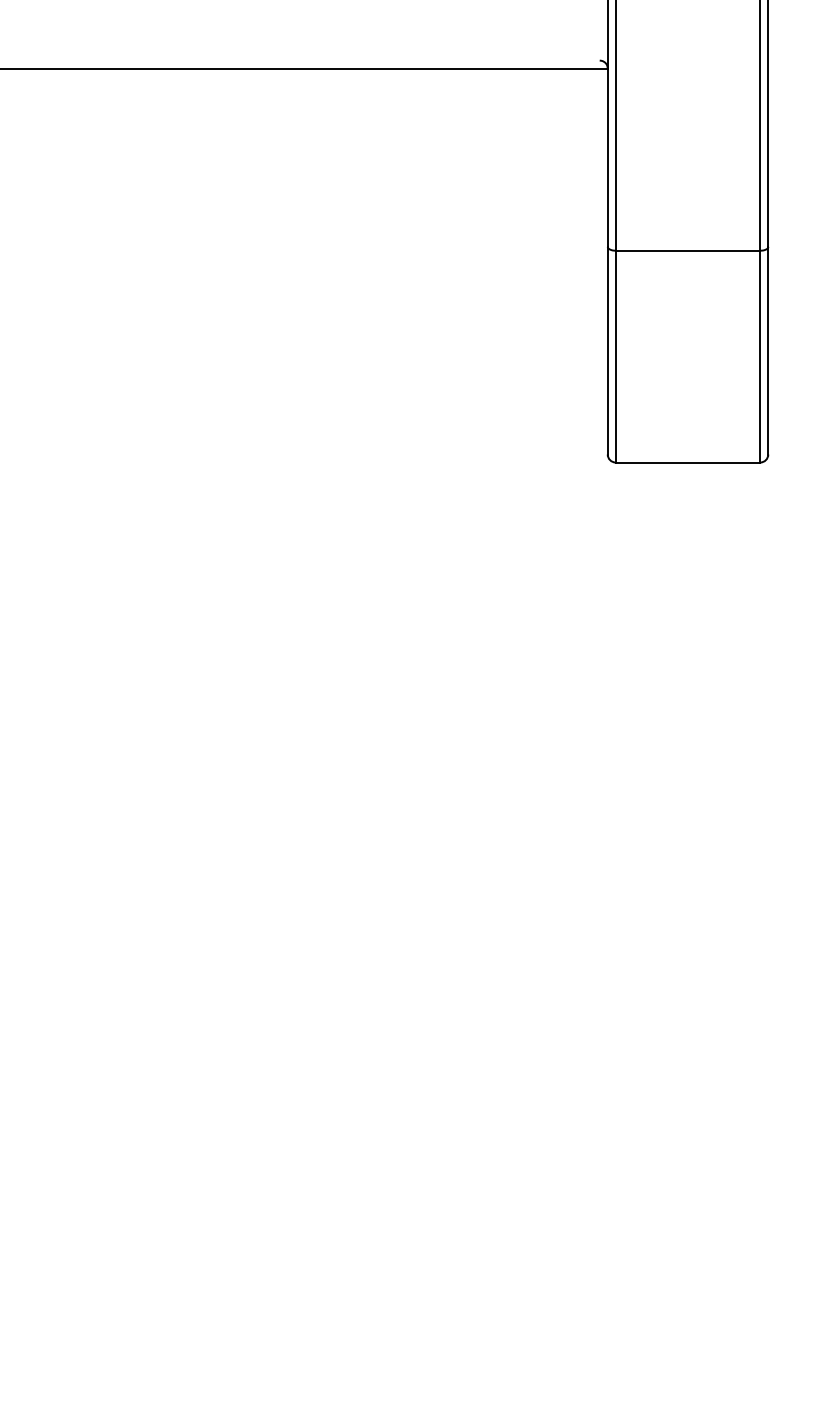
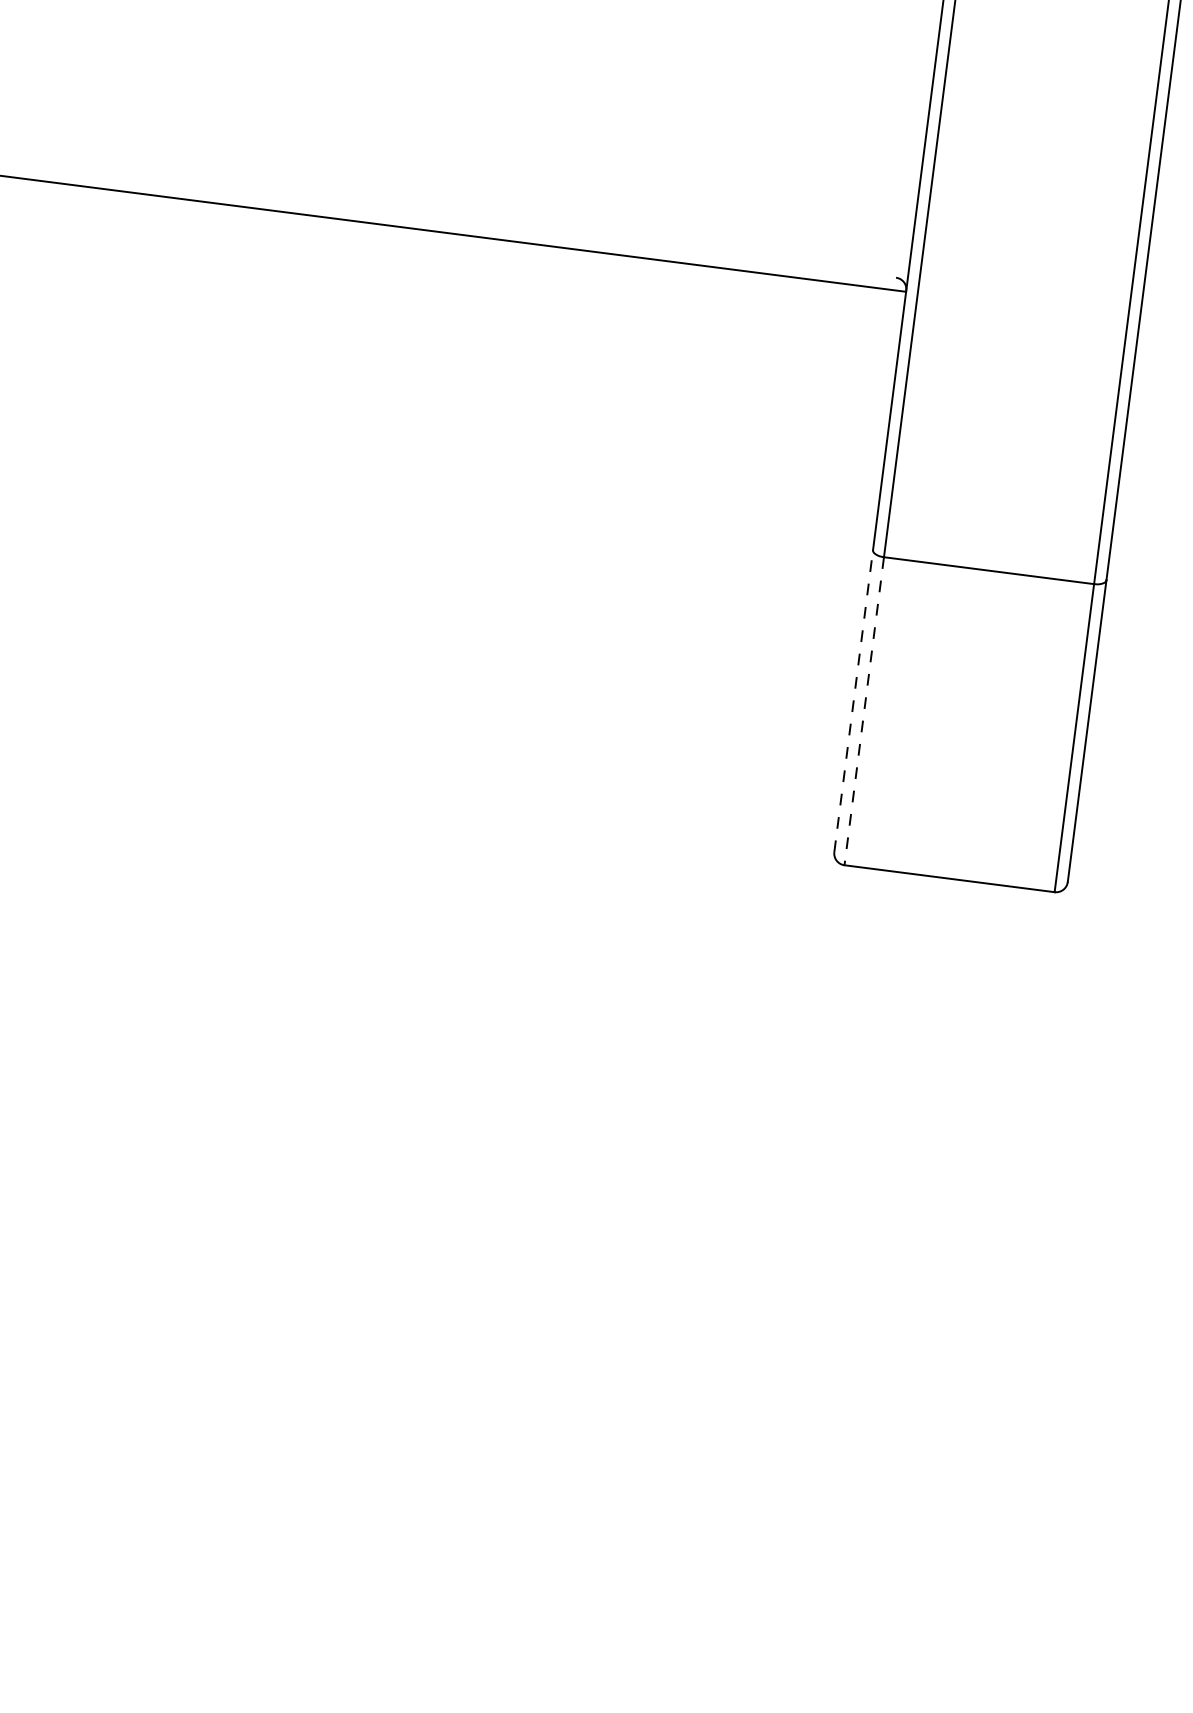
line: (607, 350) -> (853, 700), solid -> dashed
line: (615, 356) -> (863, 710), solid -> dashed

